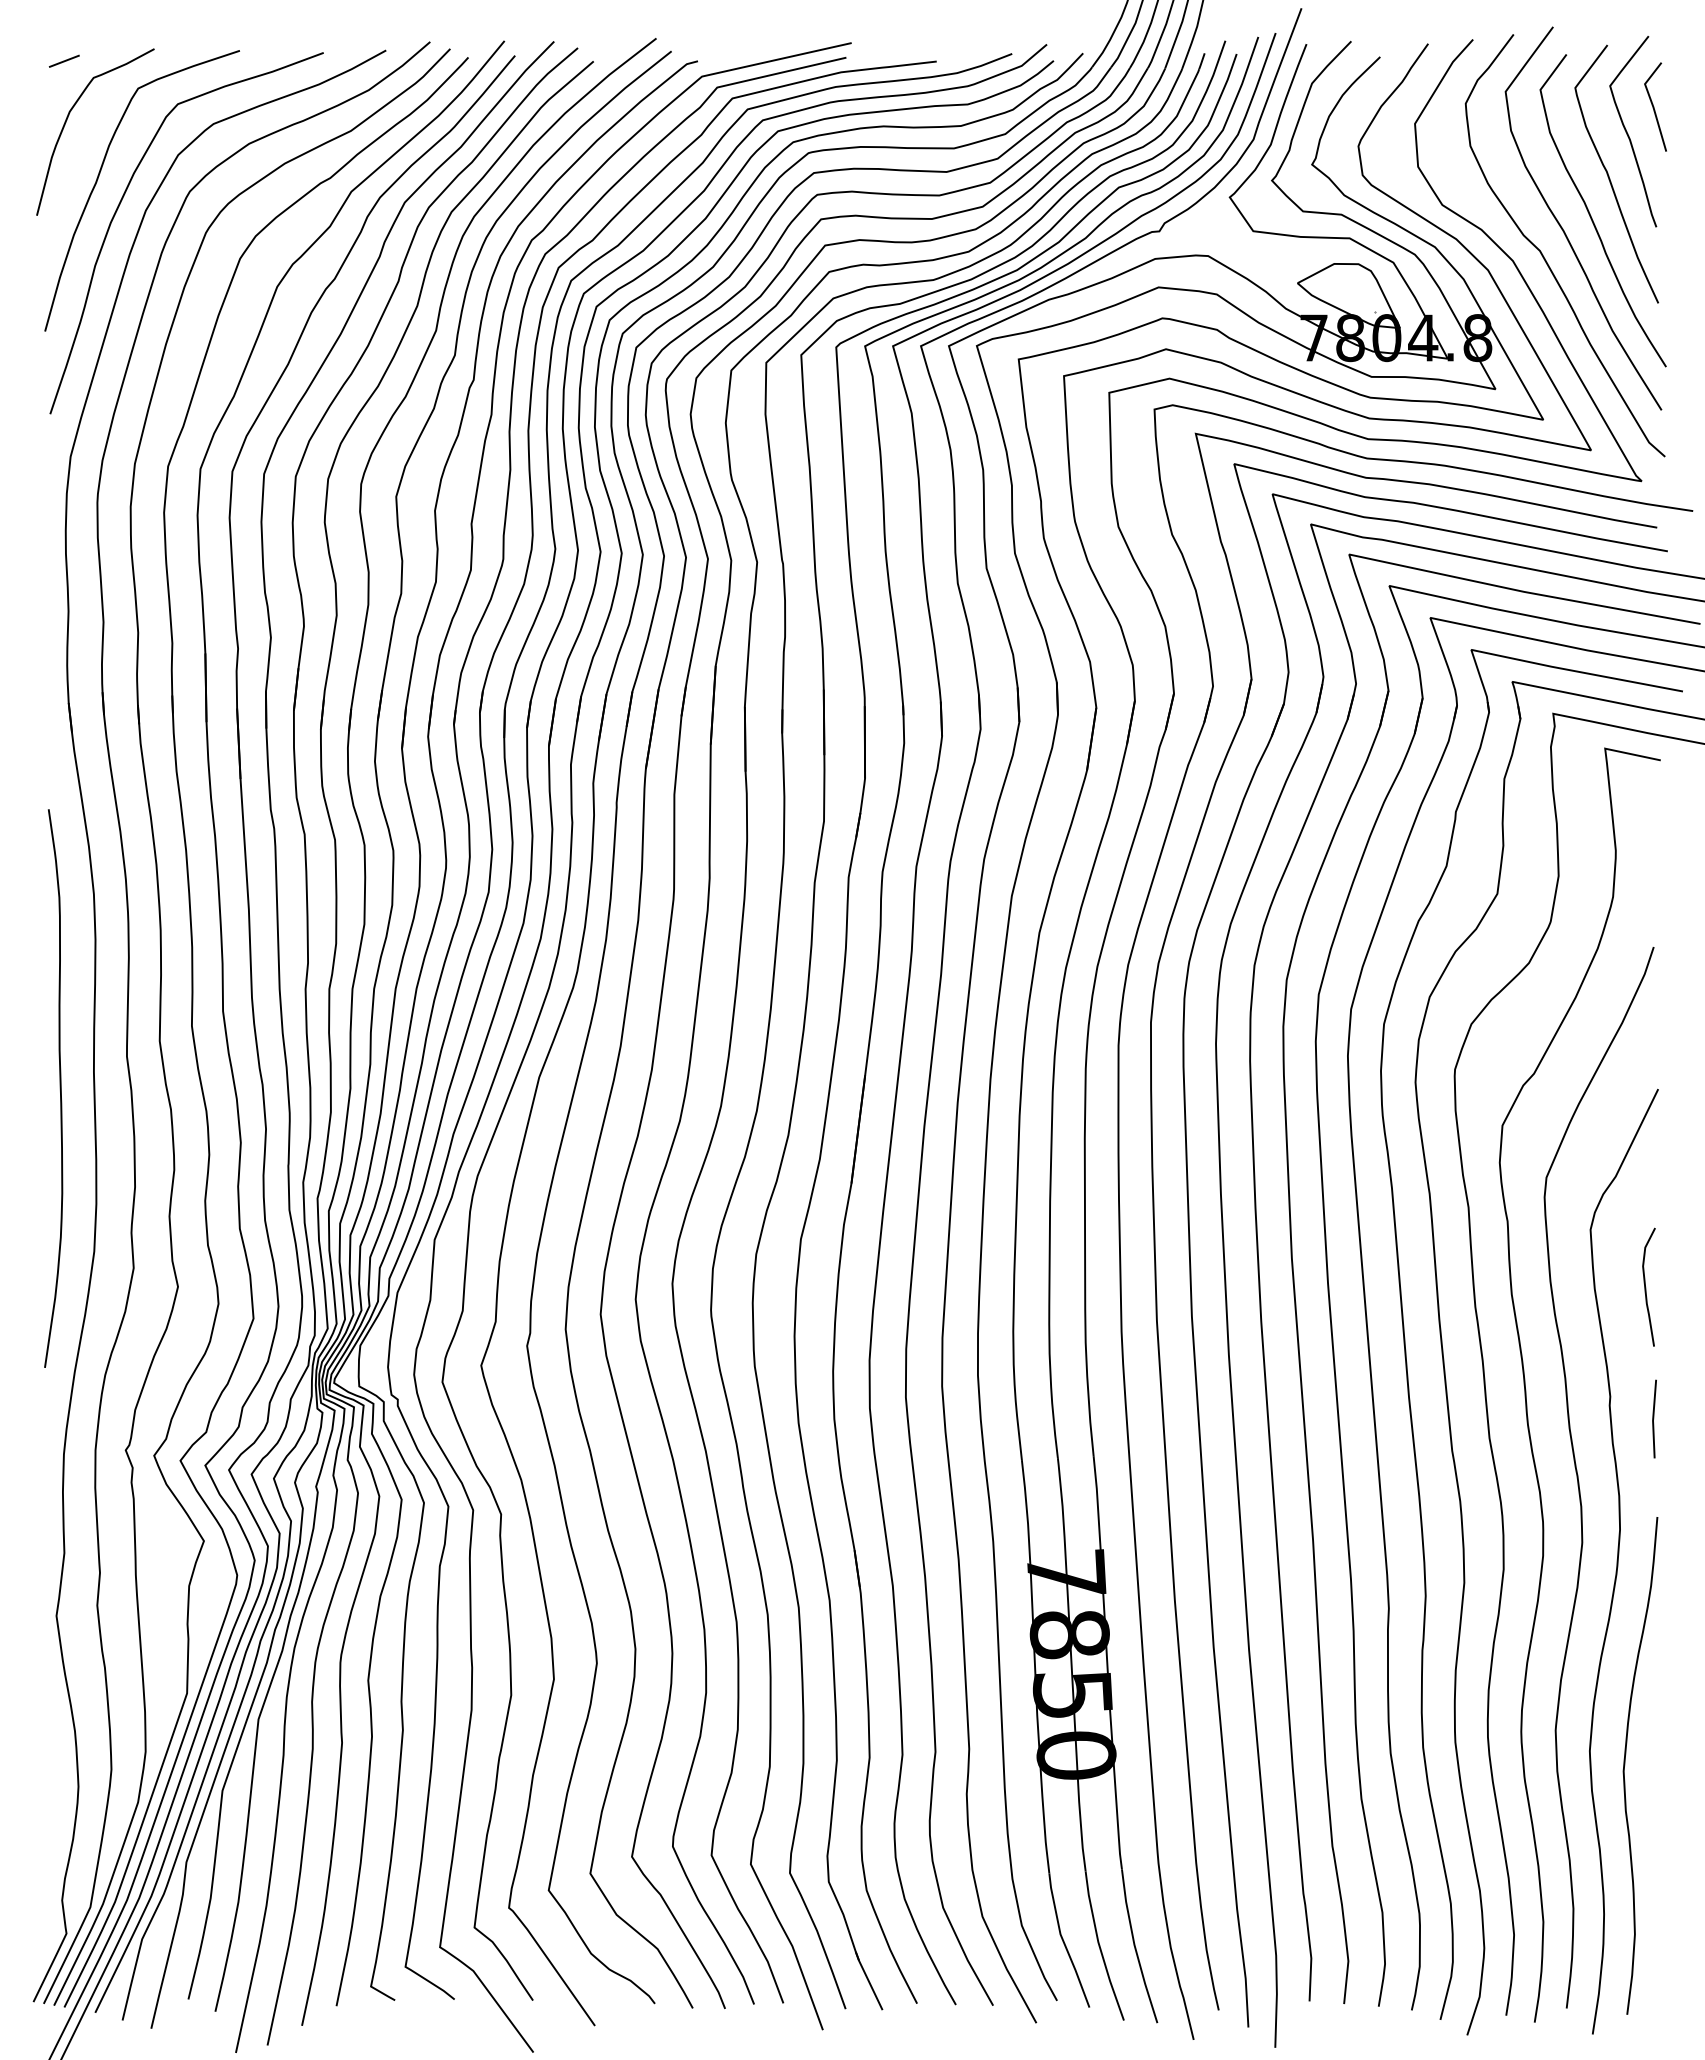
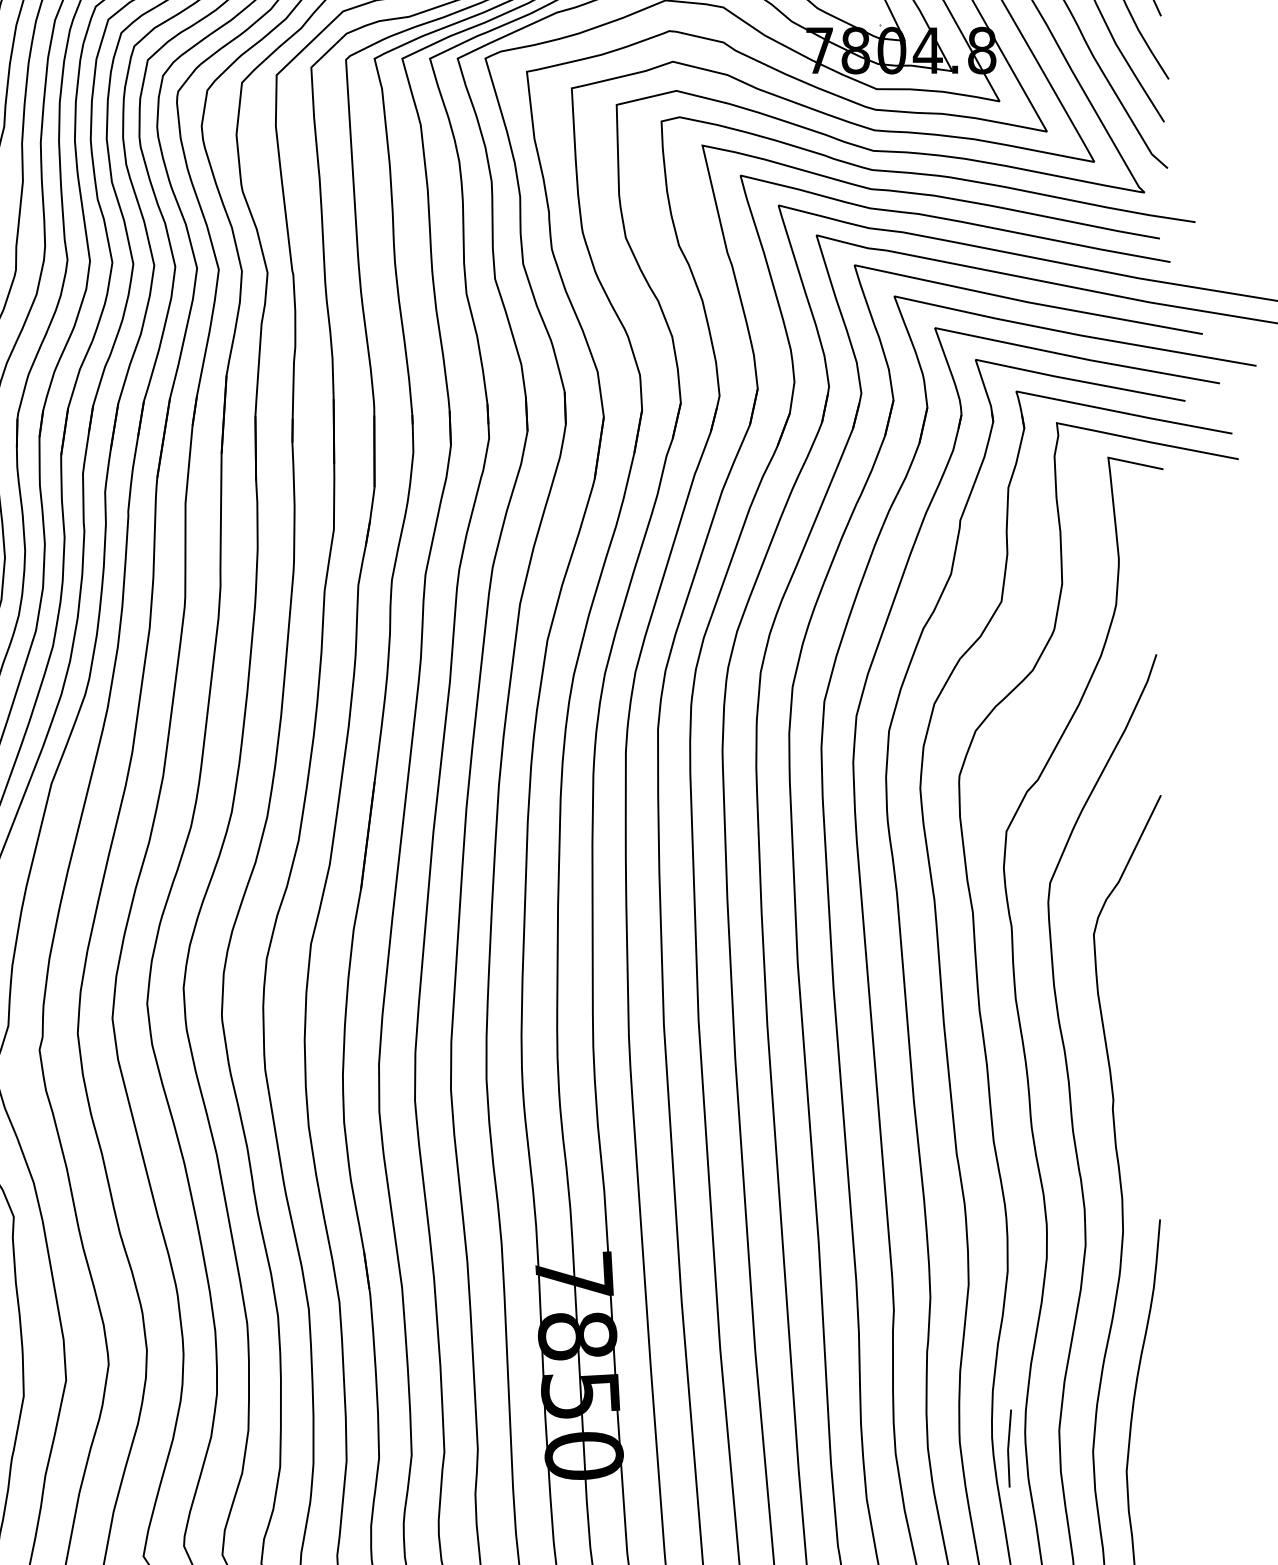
curve: (1646, 1287) -> (1149, 991), removed
line: (1654, 1418) -> (1009, 1447), moved

